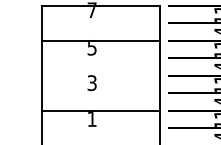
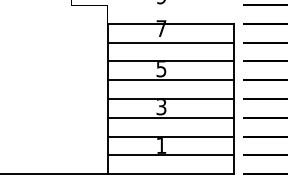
line: (100, 23) -> (170, 42), added
line: (100, 58) -> (170, 80), added
line: (100, 76) -> (170, 99), added
line: (100, 93) -> (170, 117), added
line: (100, 128) -> (170, 155), added

